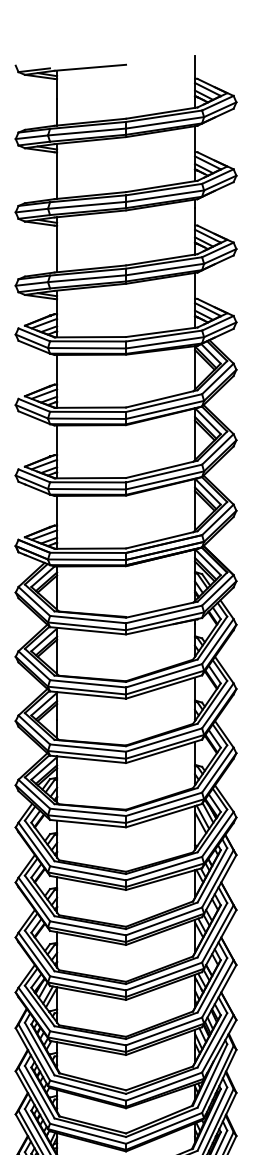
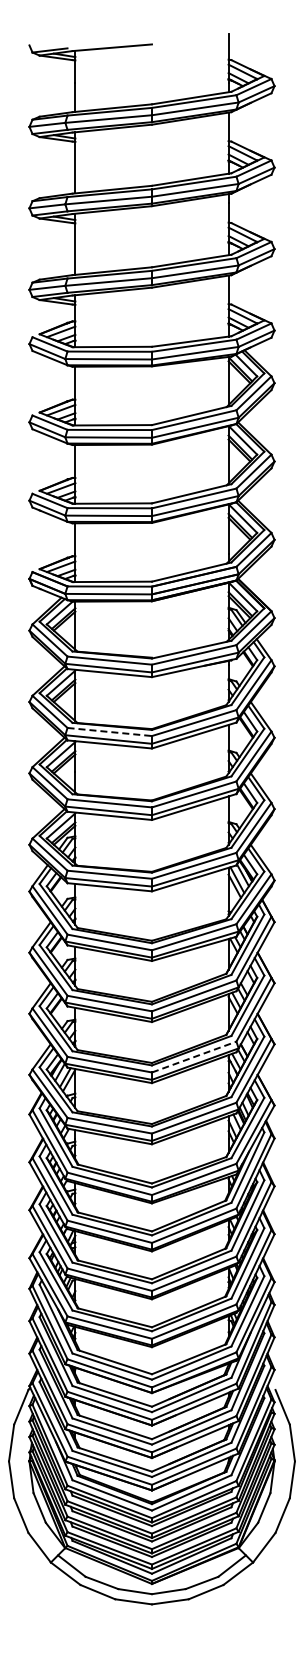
line: (88, 684) -> (110, 732), solid -> dashed
line: (164, 976) -> (194, 1057), solid -> dashed

